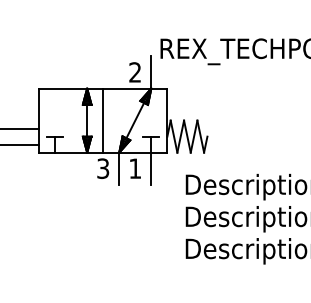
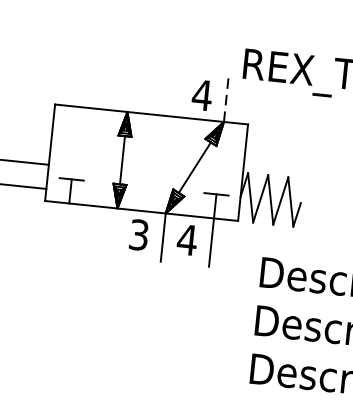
text: (134, 72) -> (201, 95), 2 -> 4
line: (151, 72) -> (226, 97), solid -> dashed
line: (103, 120) -> (147, 162), removed
text: (134, 168) -> (186, 239), 1 -> 4

